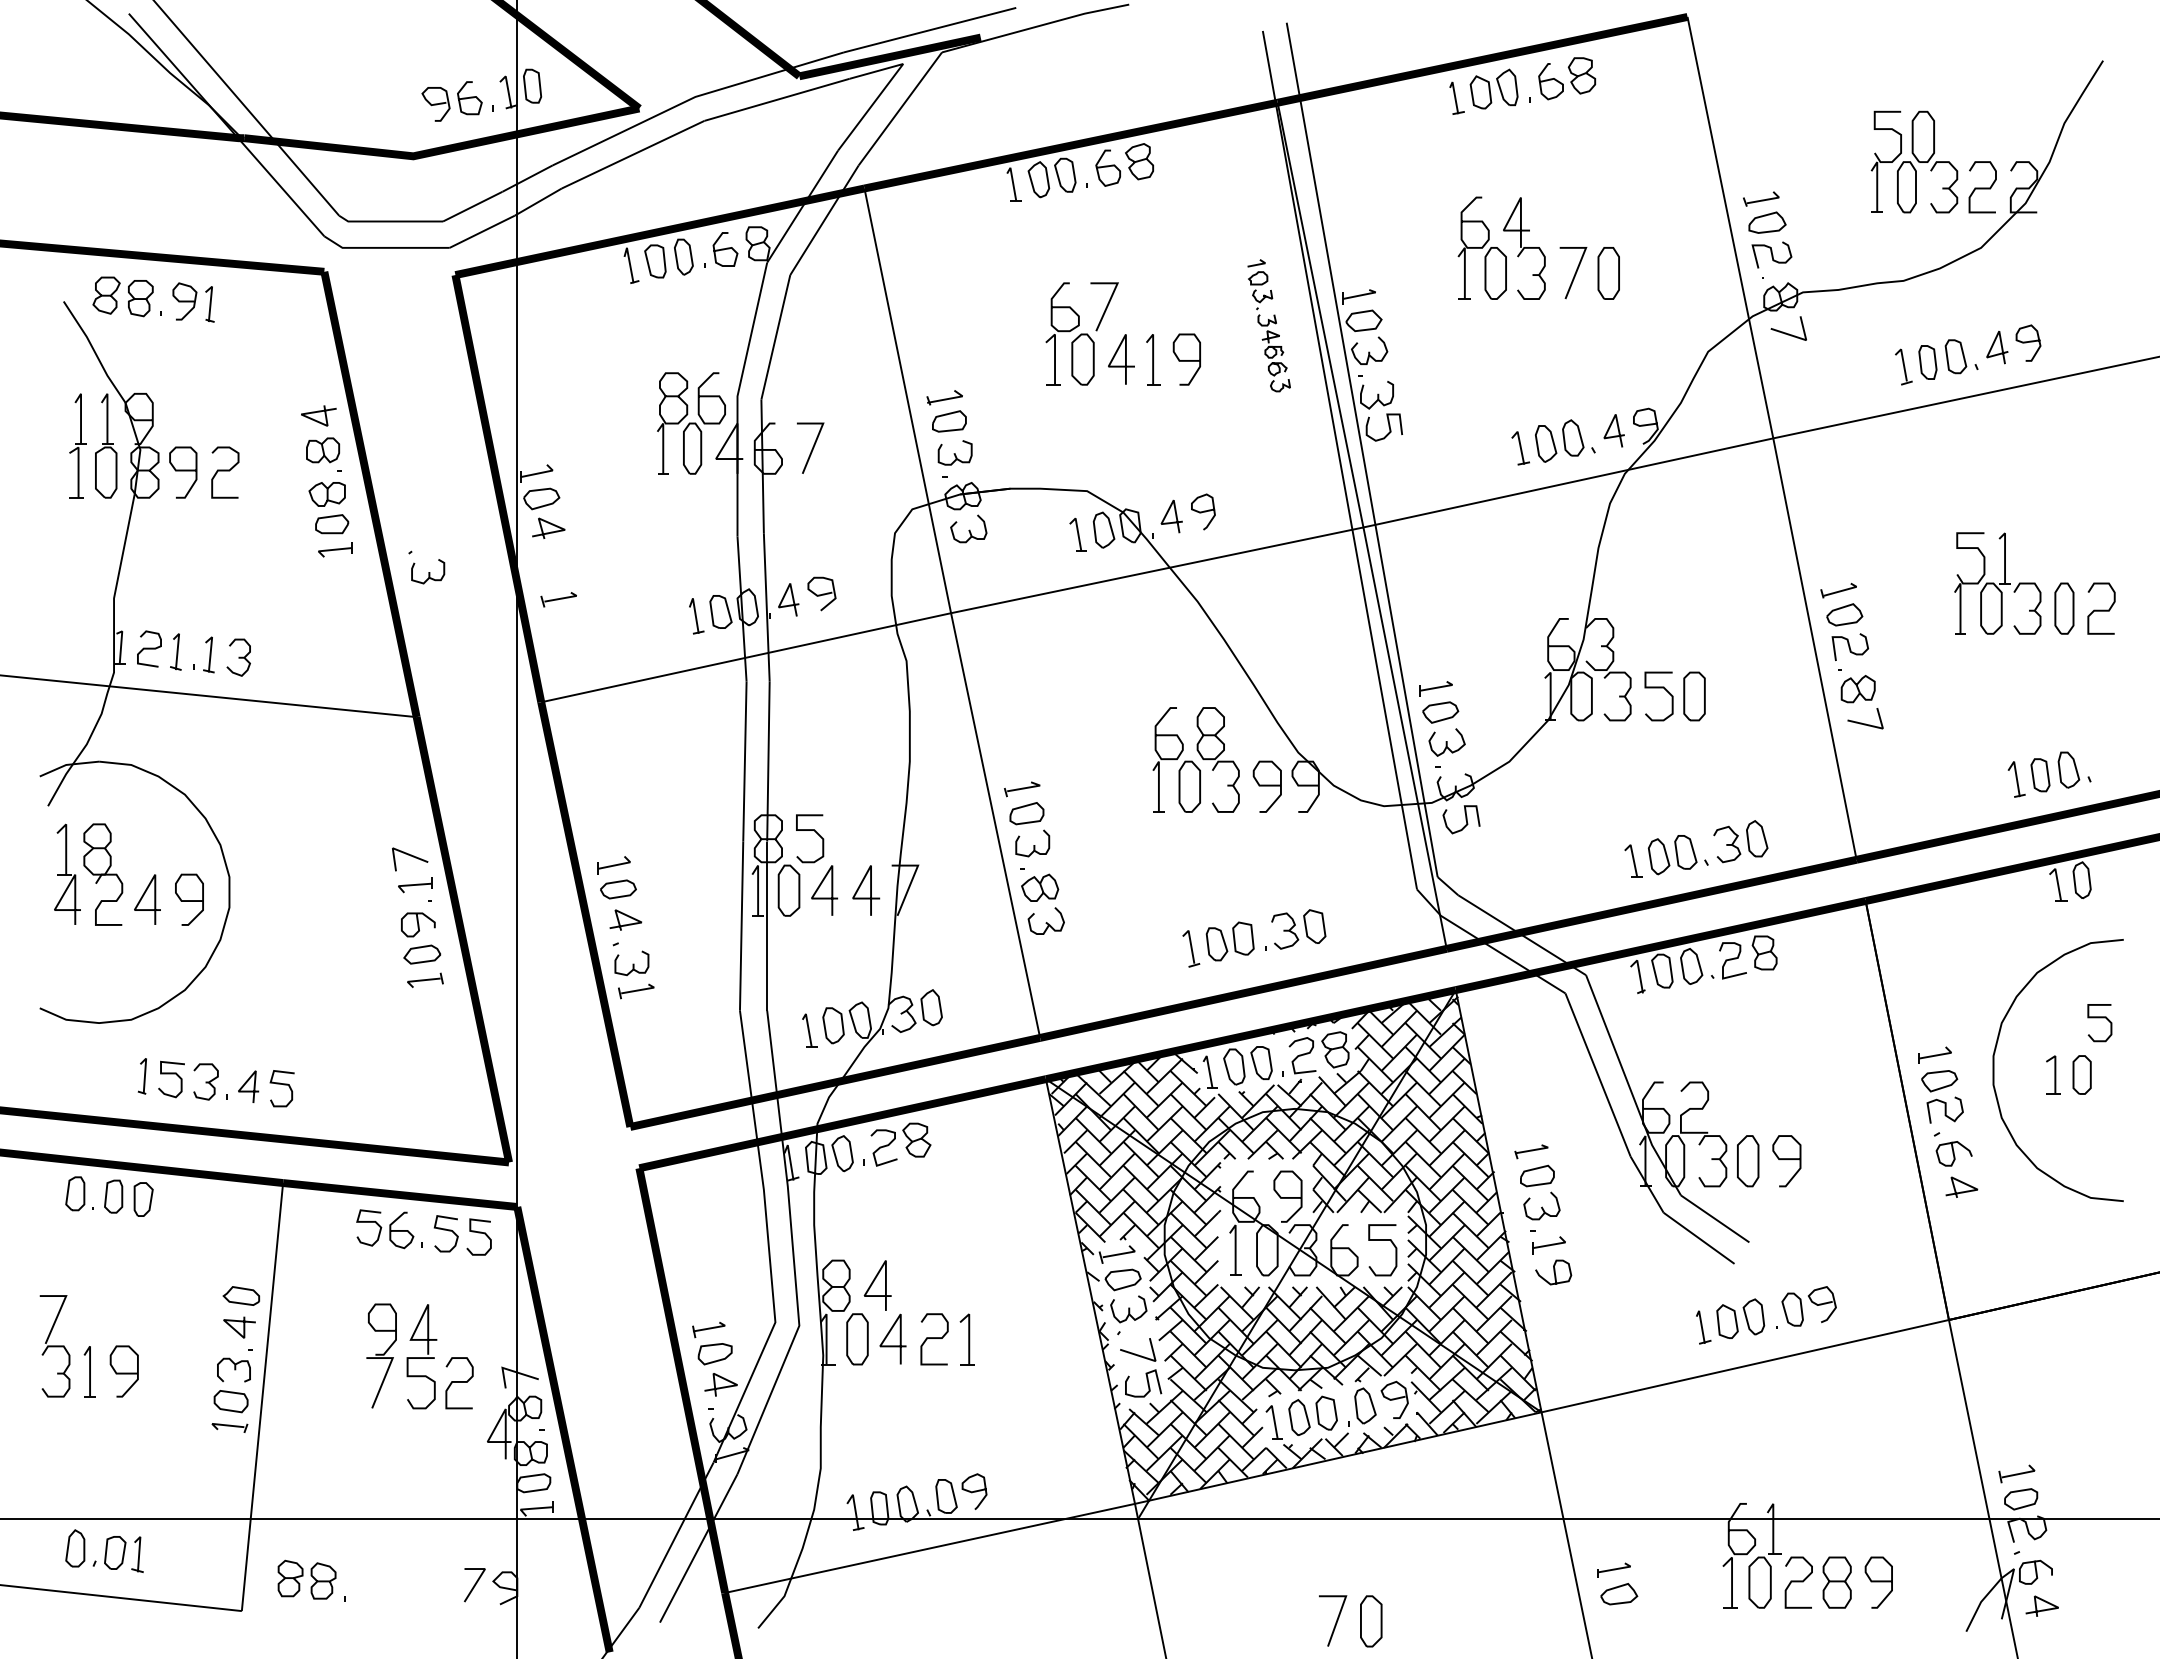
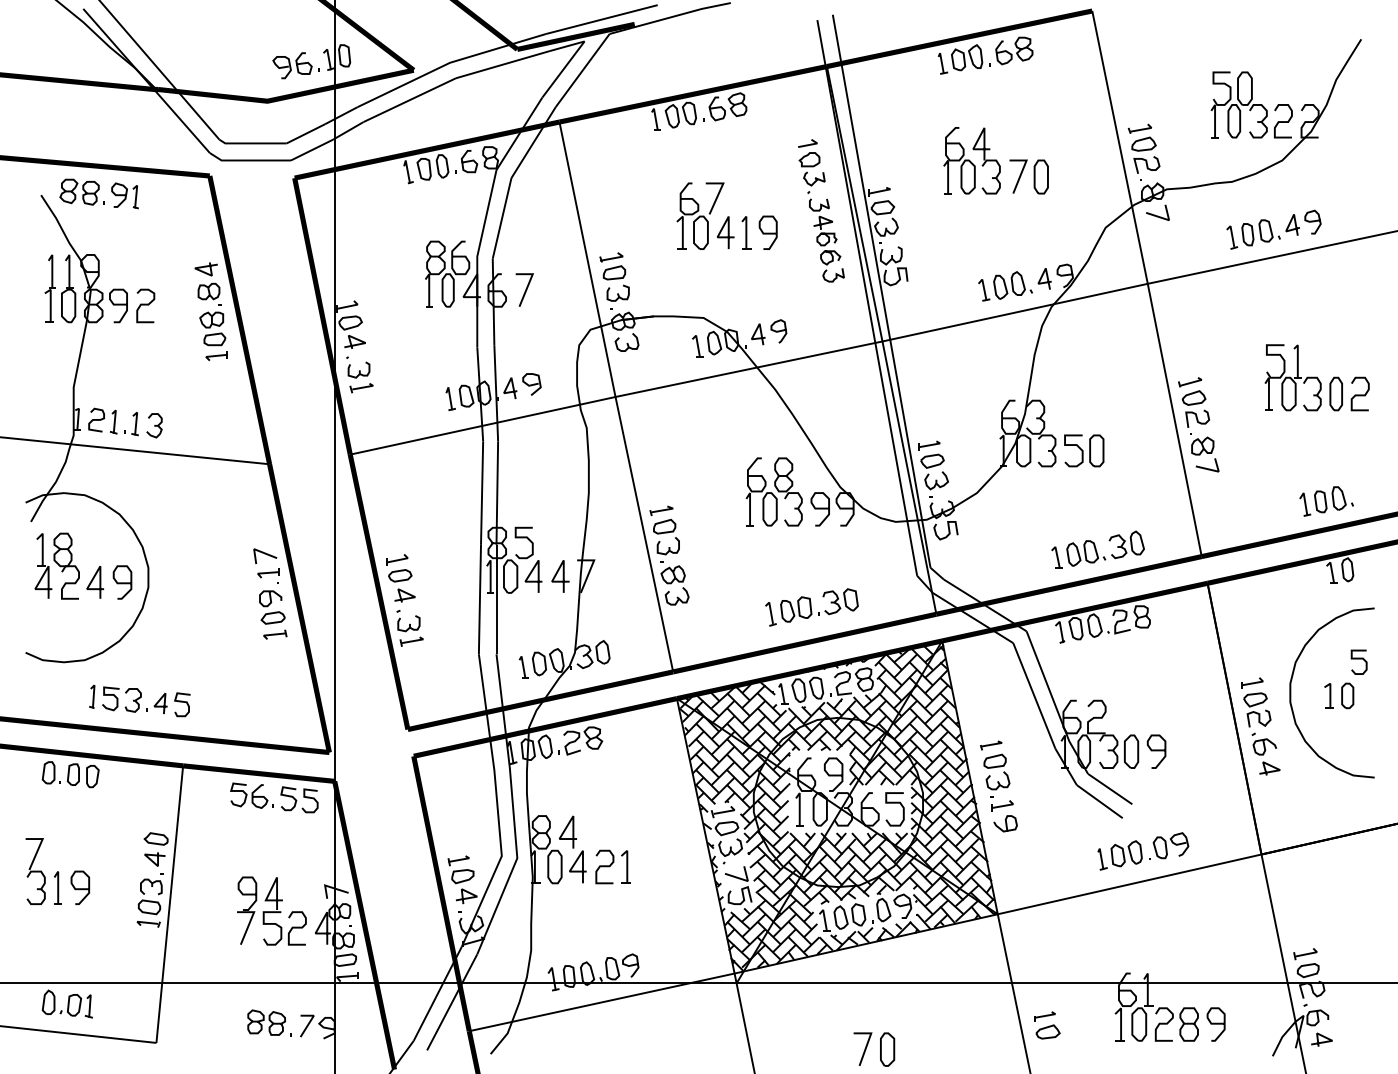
part: (1269, 325) -> (821, 210), size x1.67
part: (427, 567) -> (358, 367), moved
part: (419, 1355) -> (271, 910), moved
part: (311, 1579) -> (269, 1022), moved

